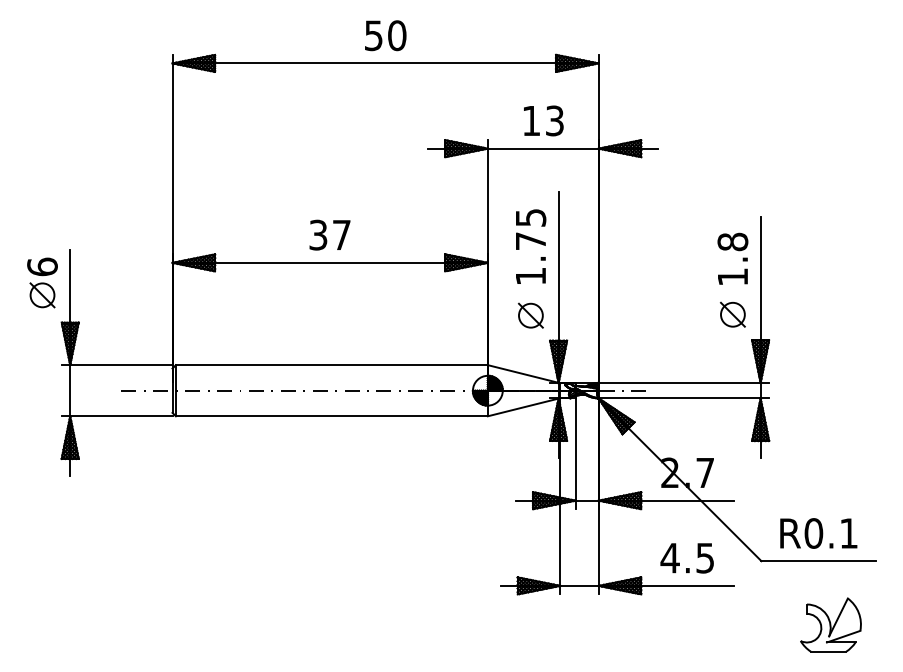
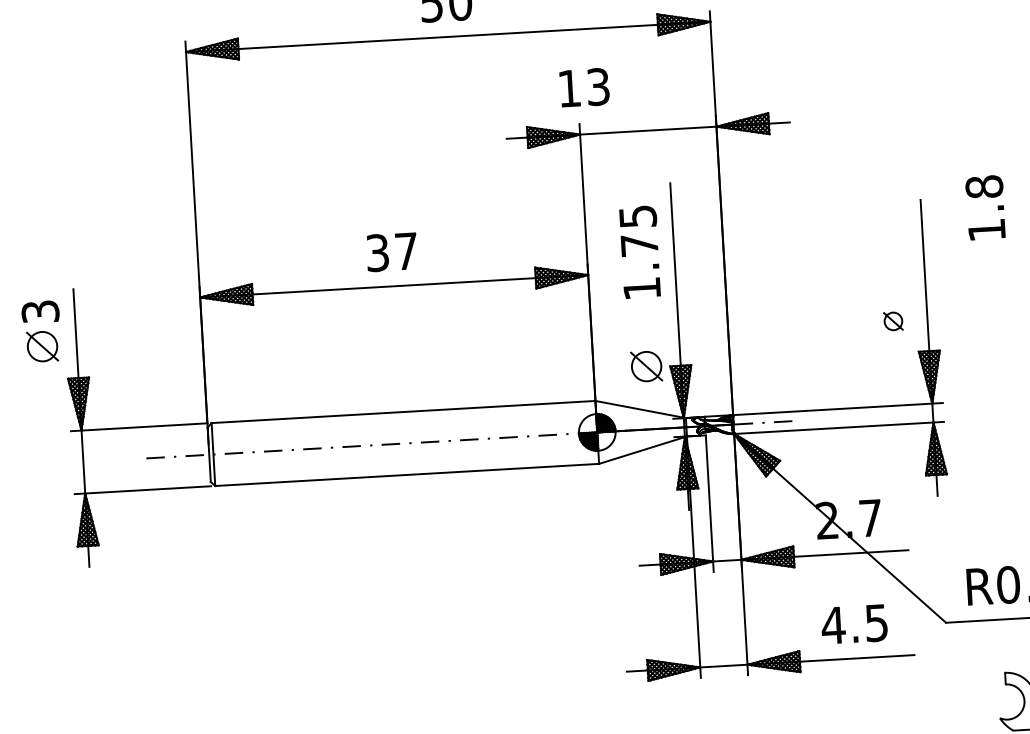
text: (543, 120) -> (584, 87), moved
text: (732, 258) -> (985, 207), moved
text: (42, 266) -> (40, 311), 6 -> 3
part: (732, 314) -> (892, 321), size x0.6
part: (530, 315) -> (646, 366), moved

